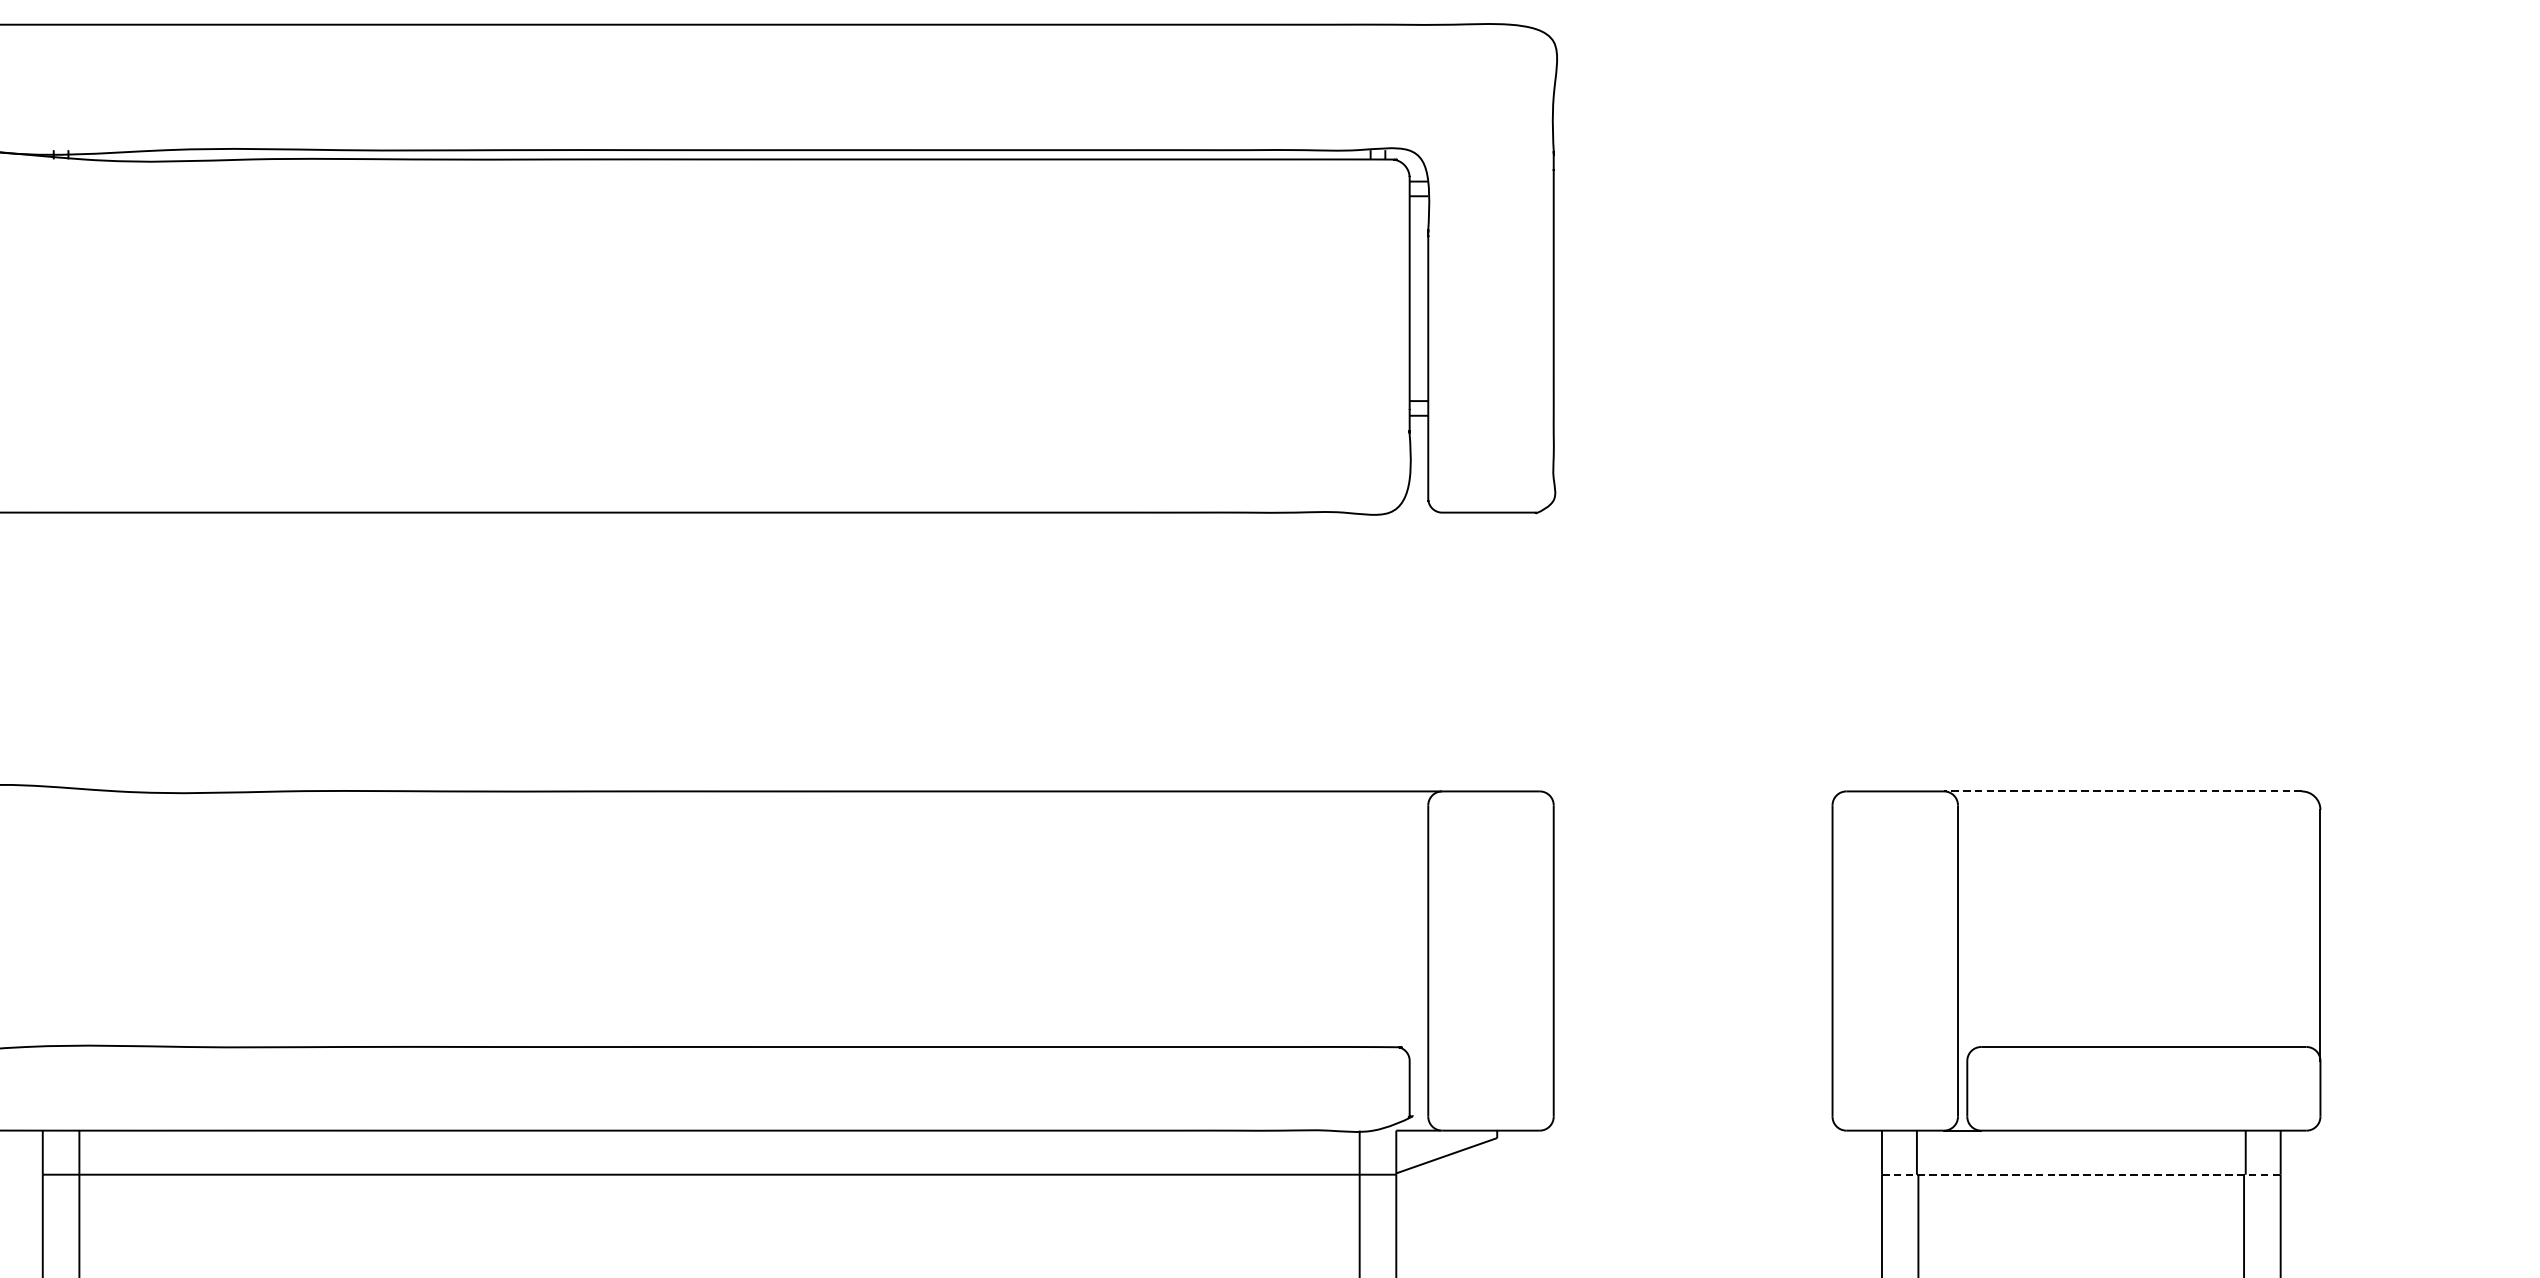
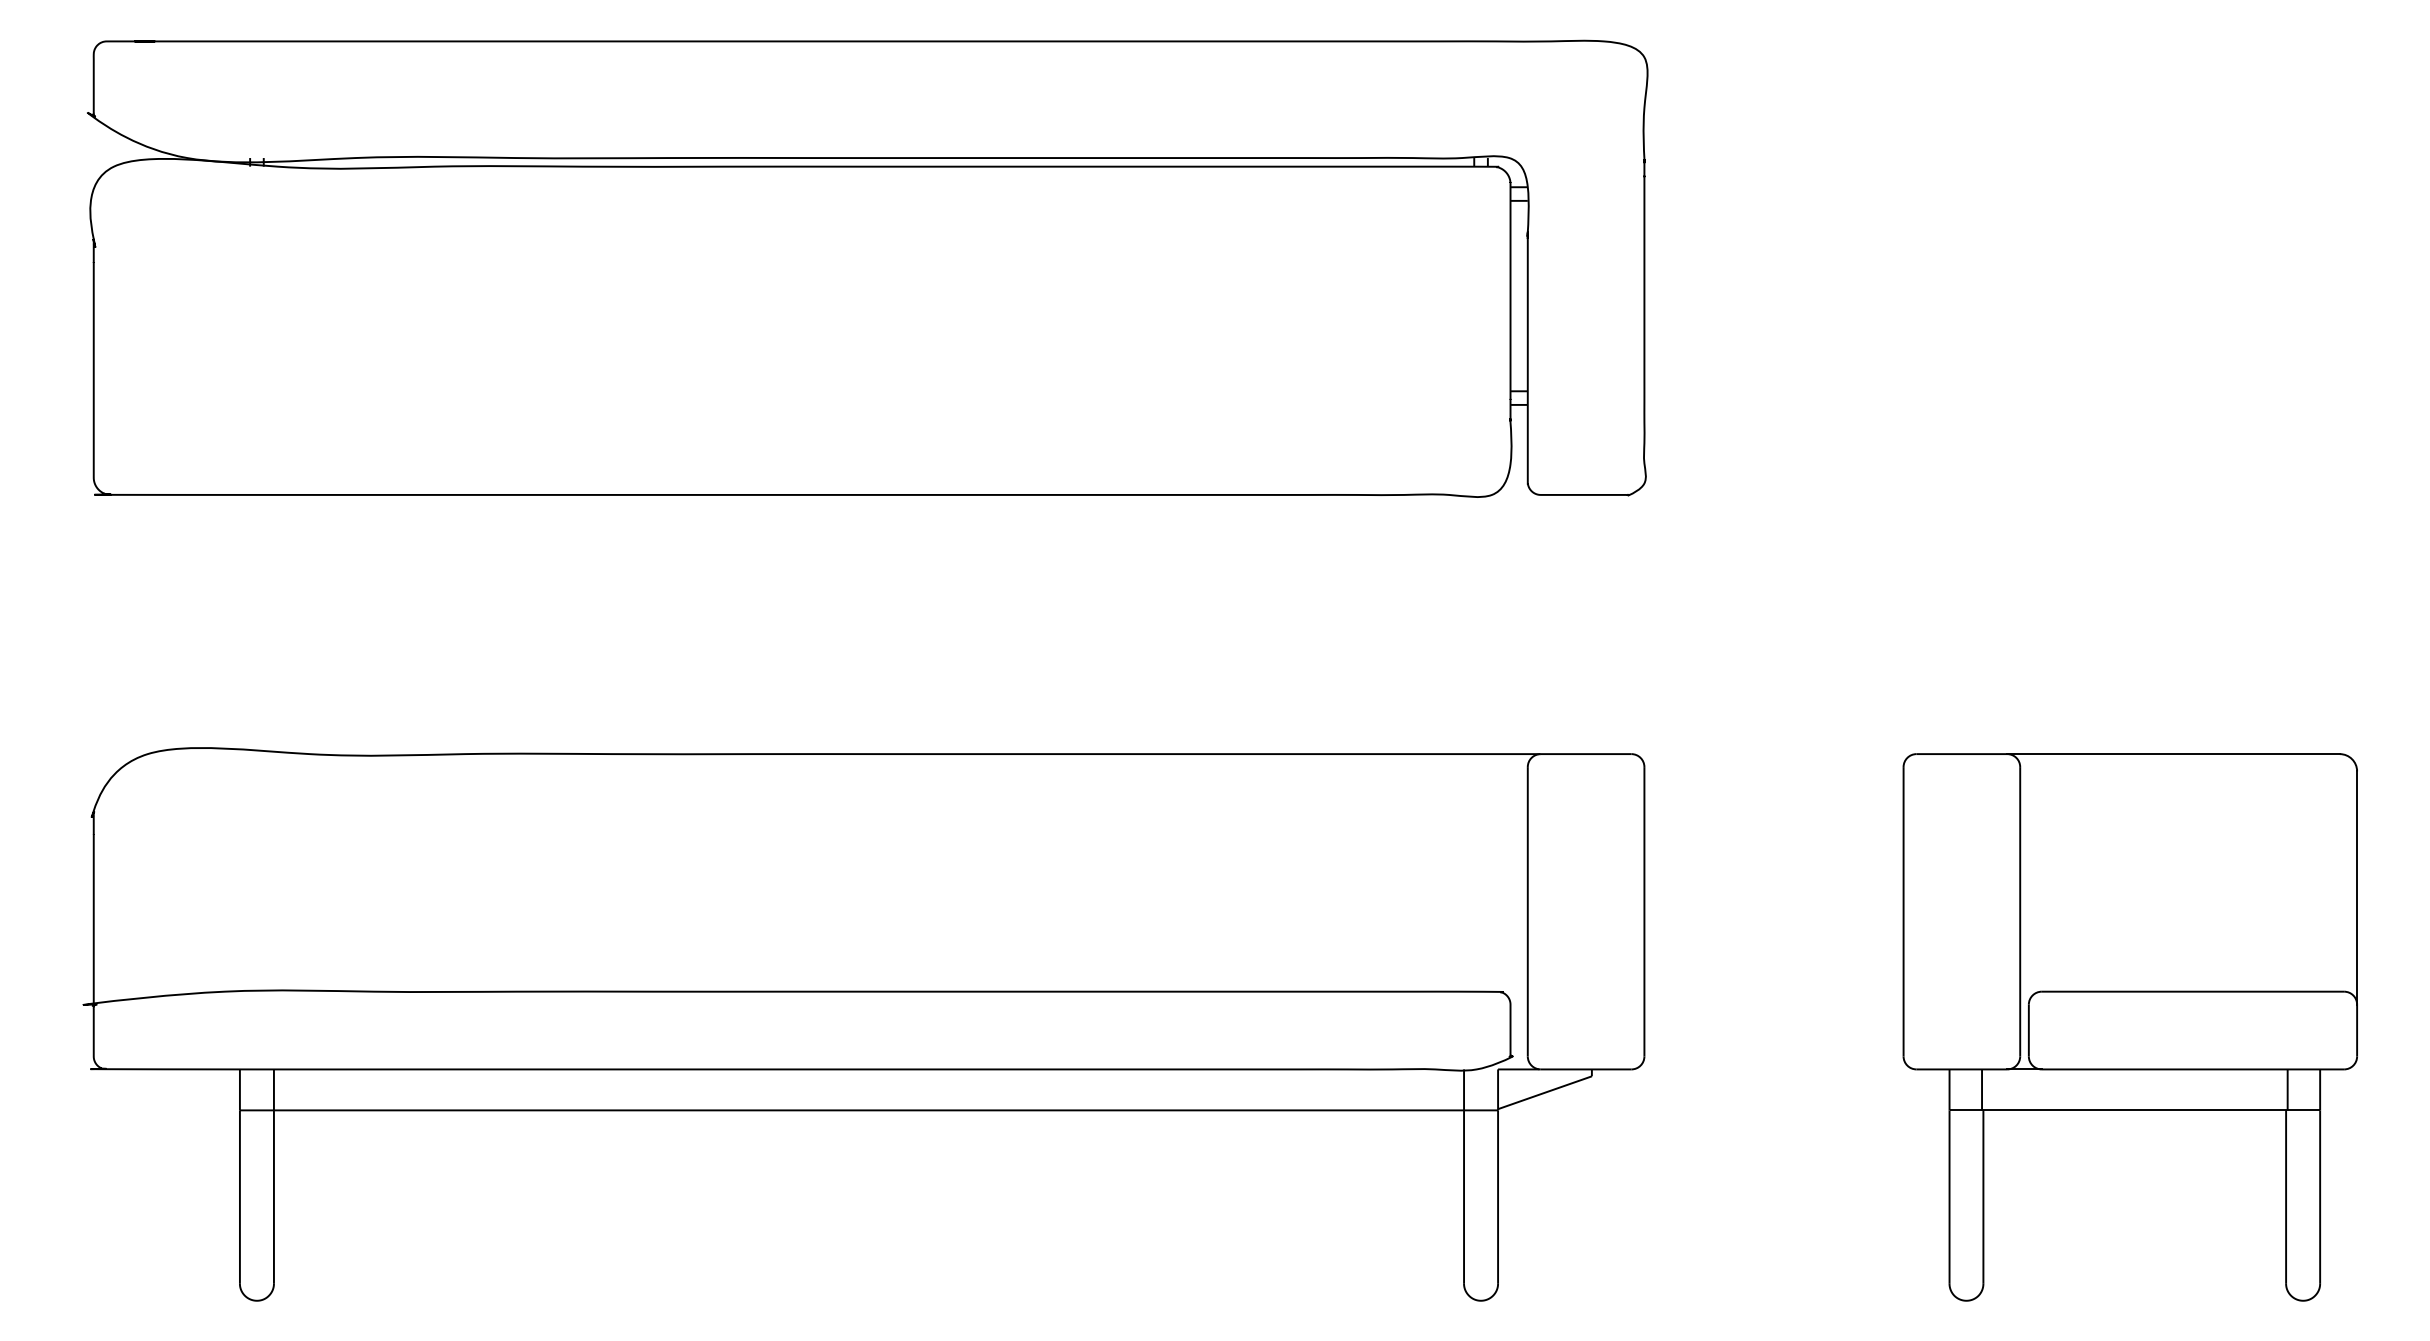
line: (2122, 791) -> (2173, 754), dashed -> solid
line: (2082, 1174) -> (2135, 1110), dashed -> solid

